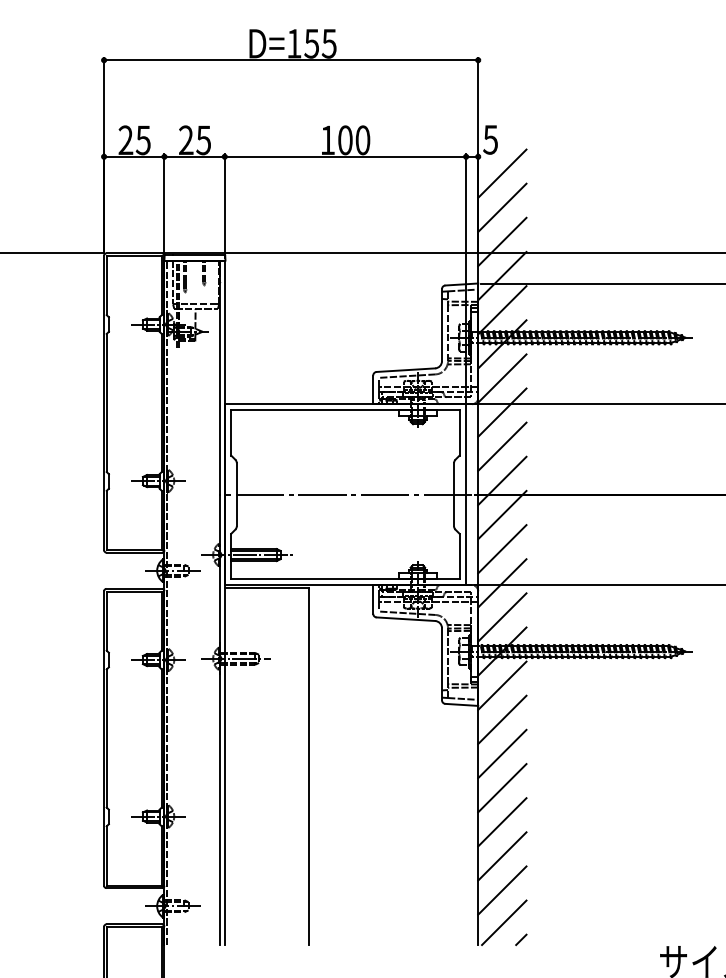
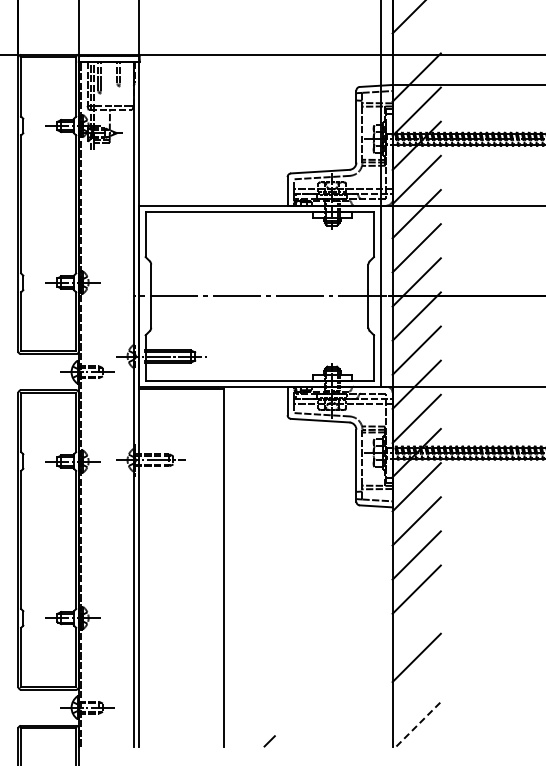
line: (502, 241) -> (416, 42), removed
line: (502, 822) -> (416, 623), removed
line: (502, 890) -> (416, 691), removed
line: (504, 922) -> (418, 723), solid -> dashed
line: (521, 939) -> (269, 740), moved

